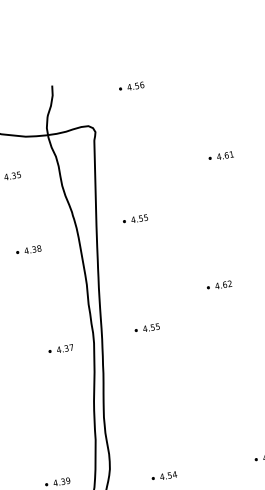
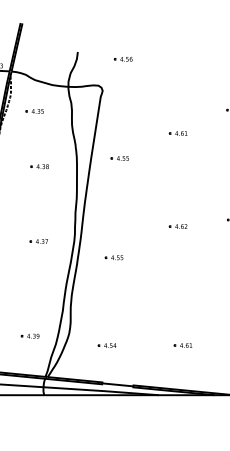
part: (130, 87) -> (122, 59), moved
part: (220, 156) -> (177, 133), moved
part: (218, 285) -> (177, 226), moved
part: (146, 328) -> (113, 257), moved
part: (60, 349) -> (38, 241), moved

